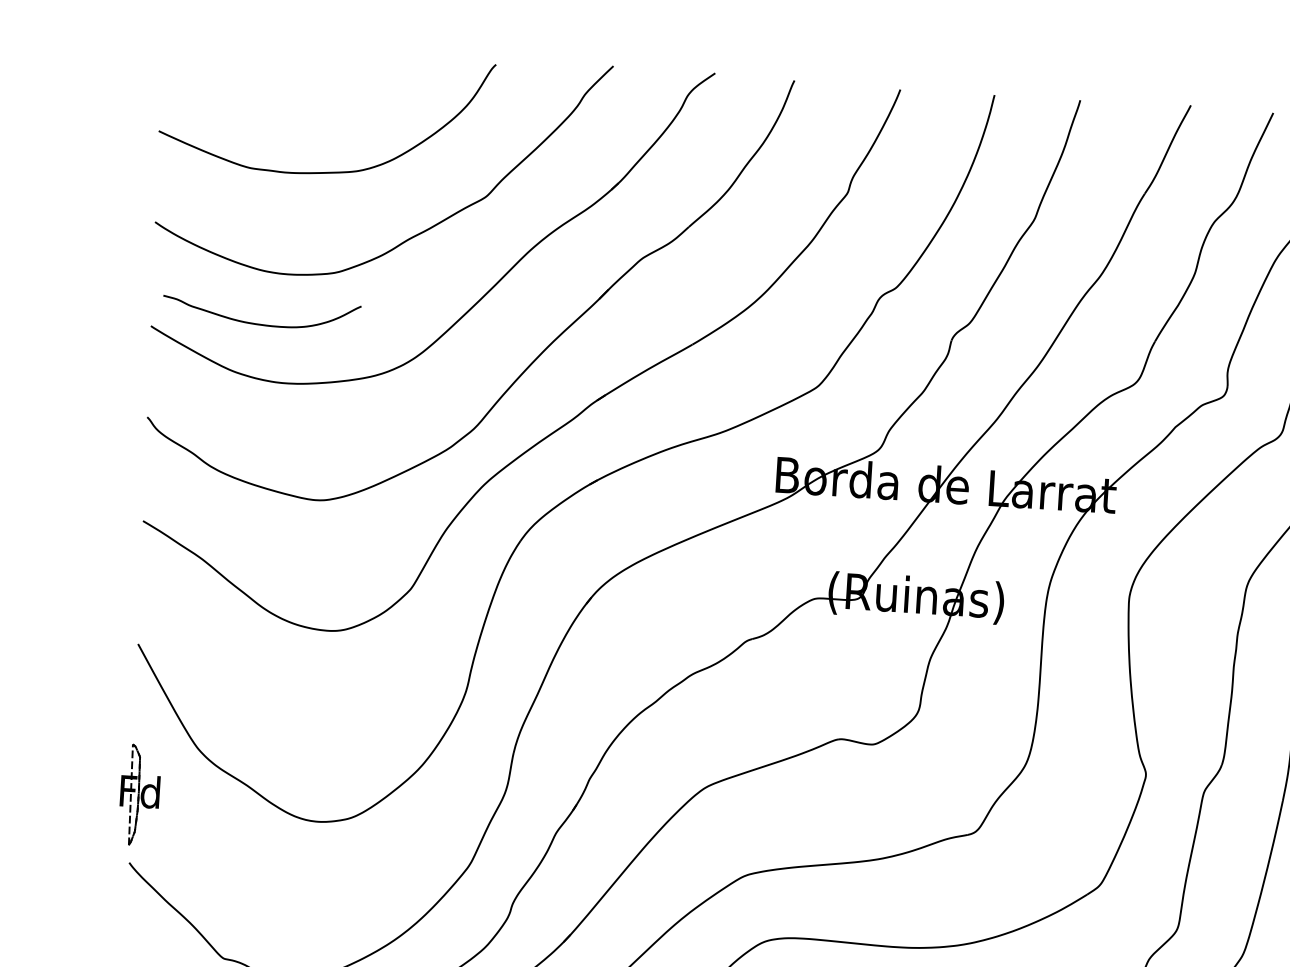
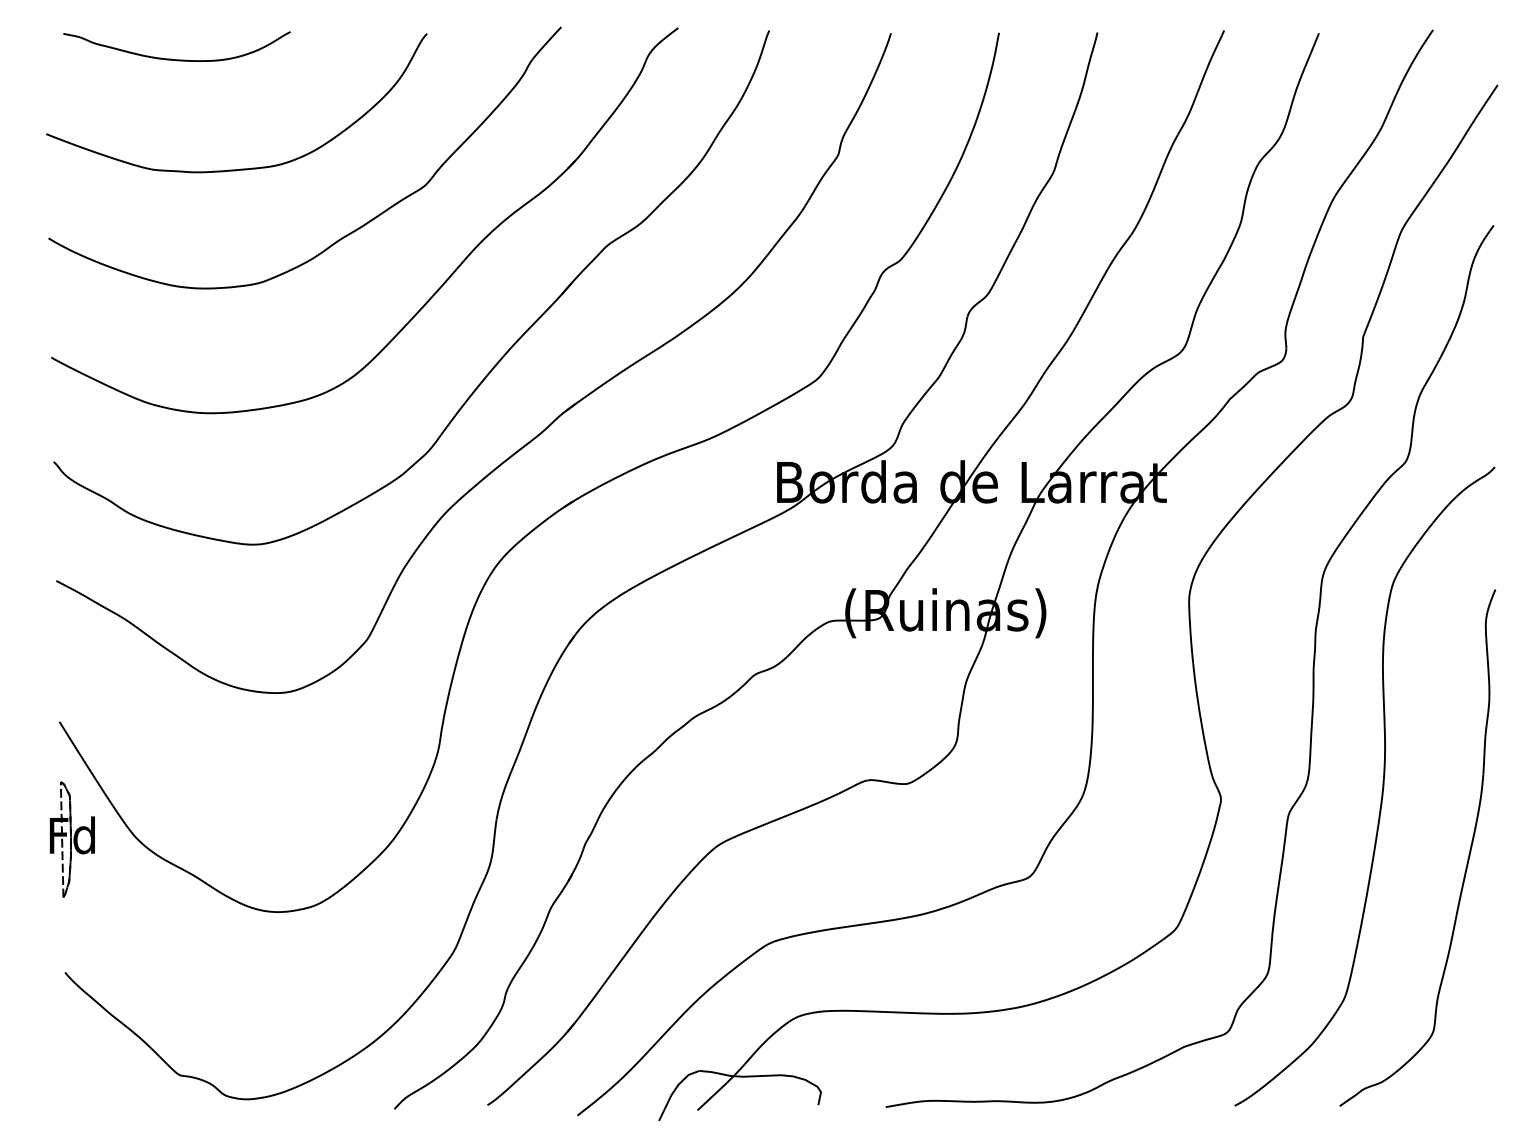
curve: (256, 323) -> (171, 58), moved
part: (139, 795) -> (72, 839), moved

